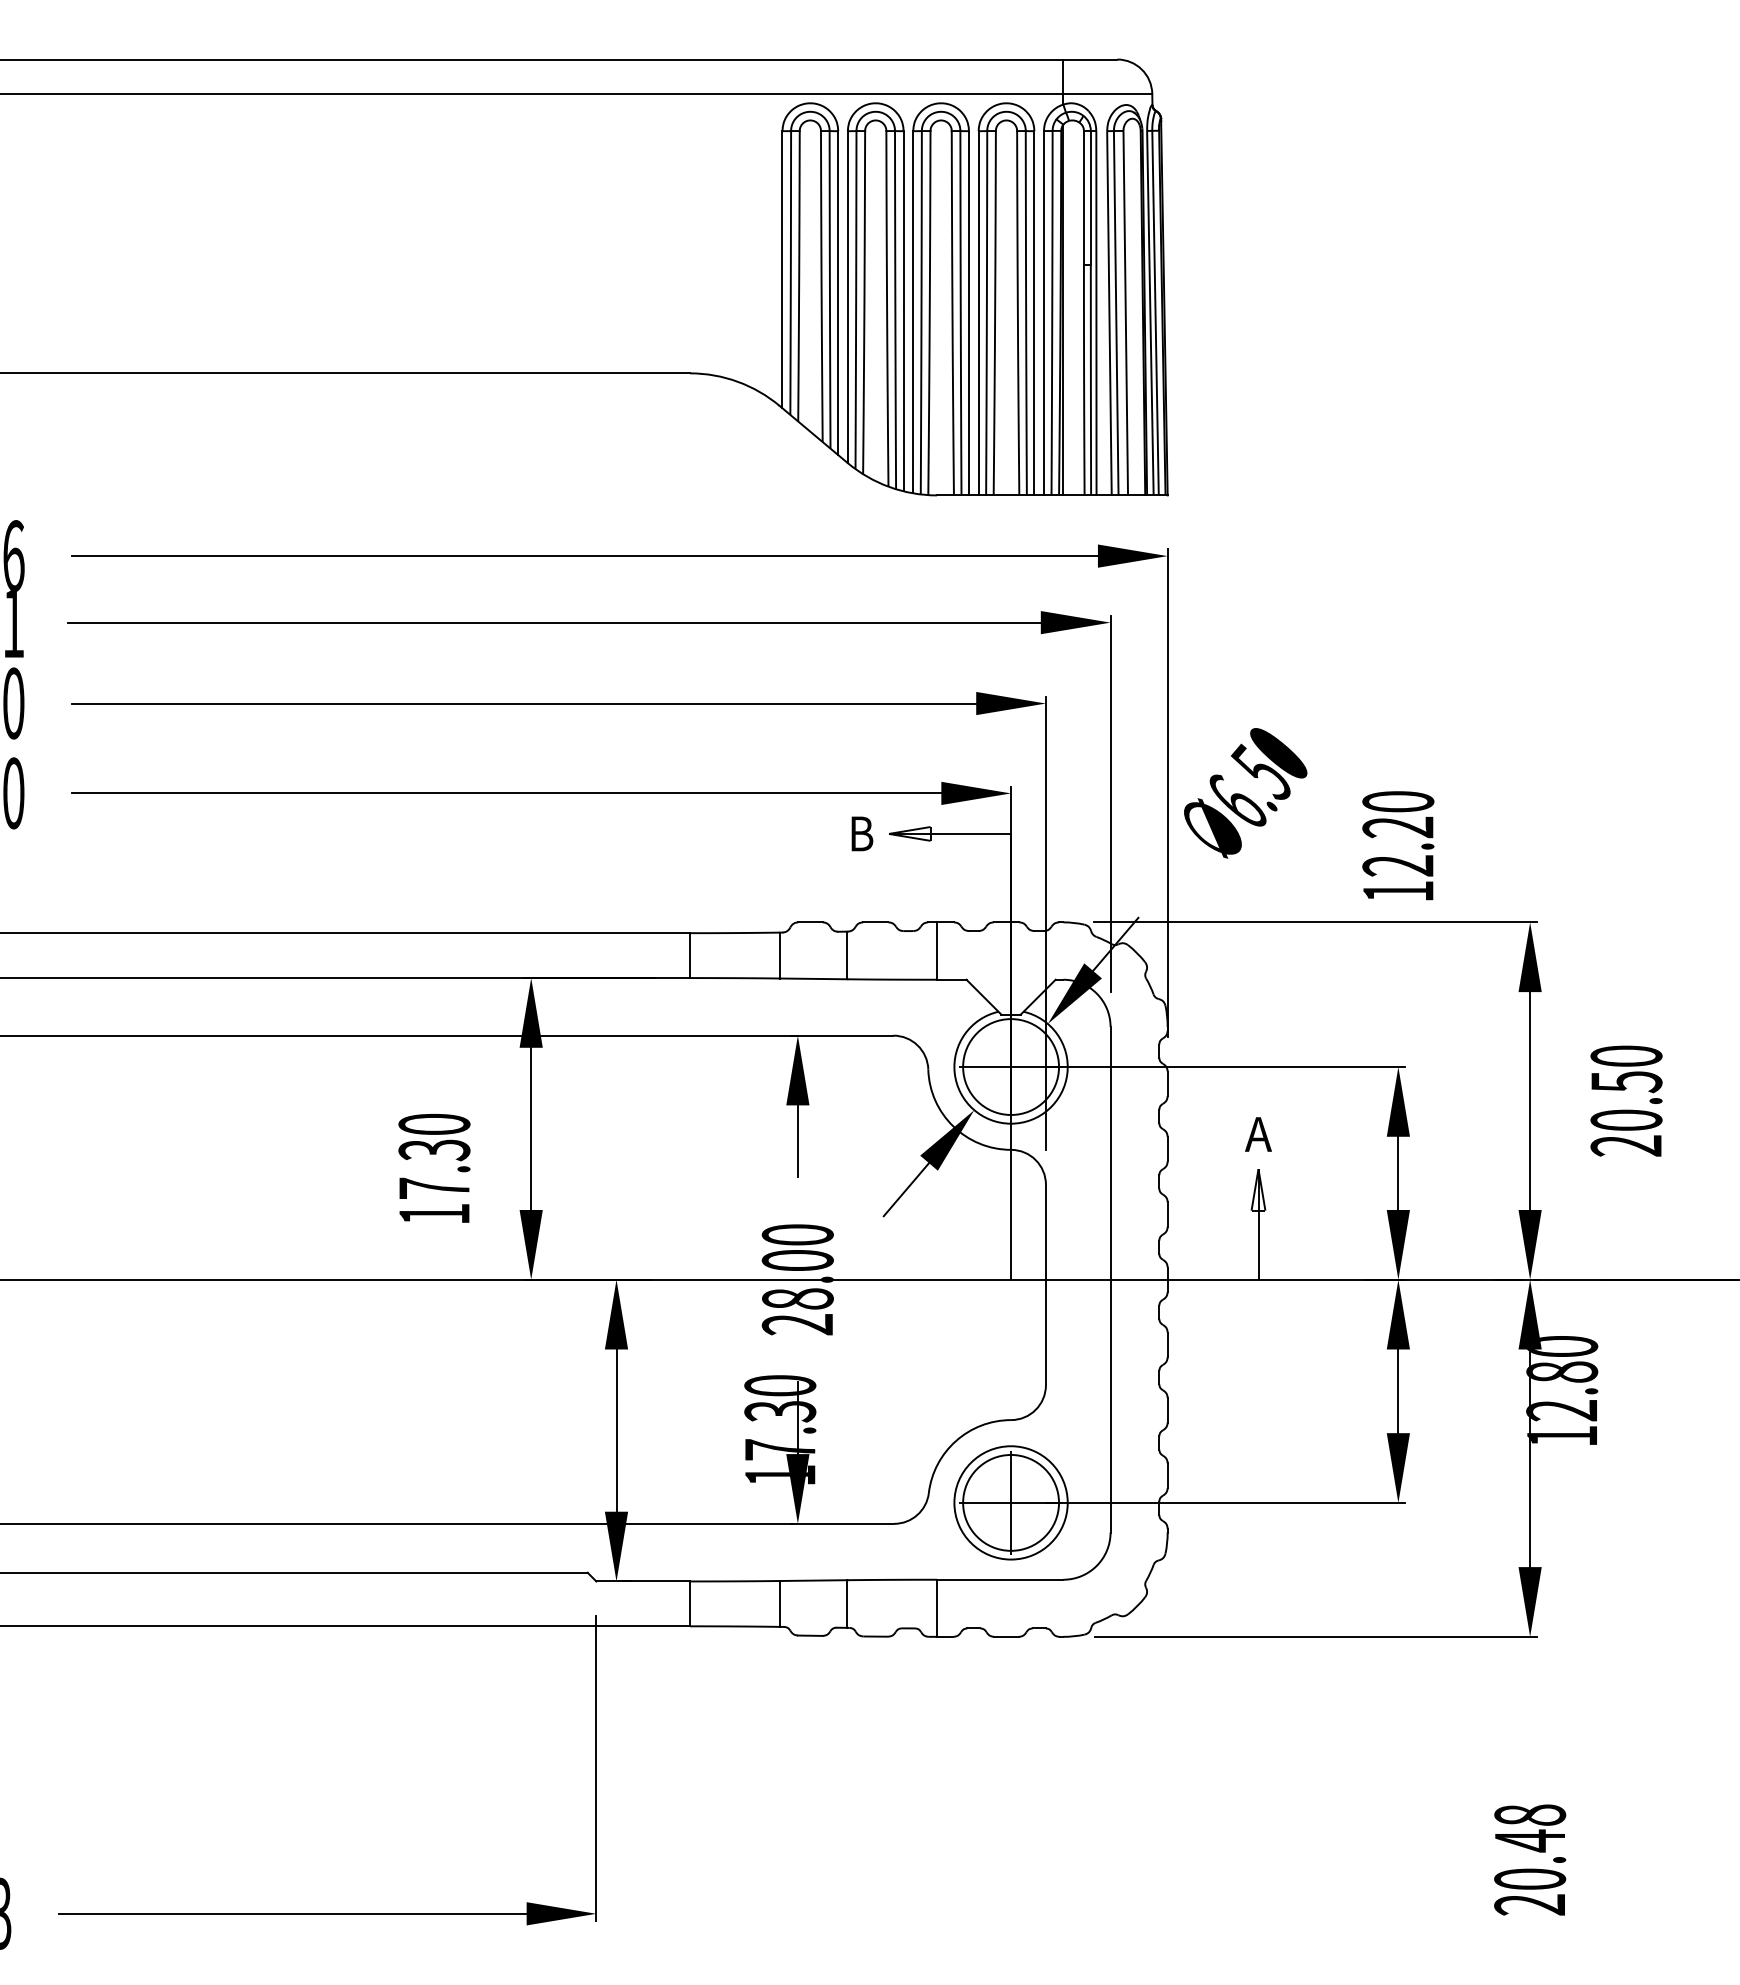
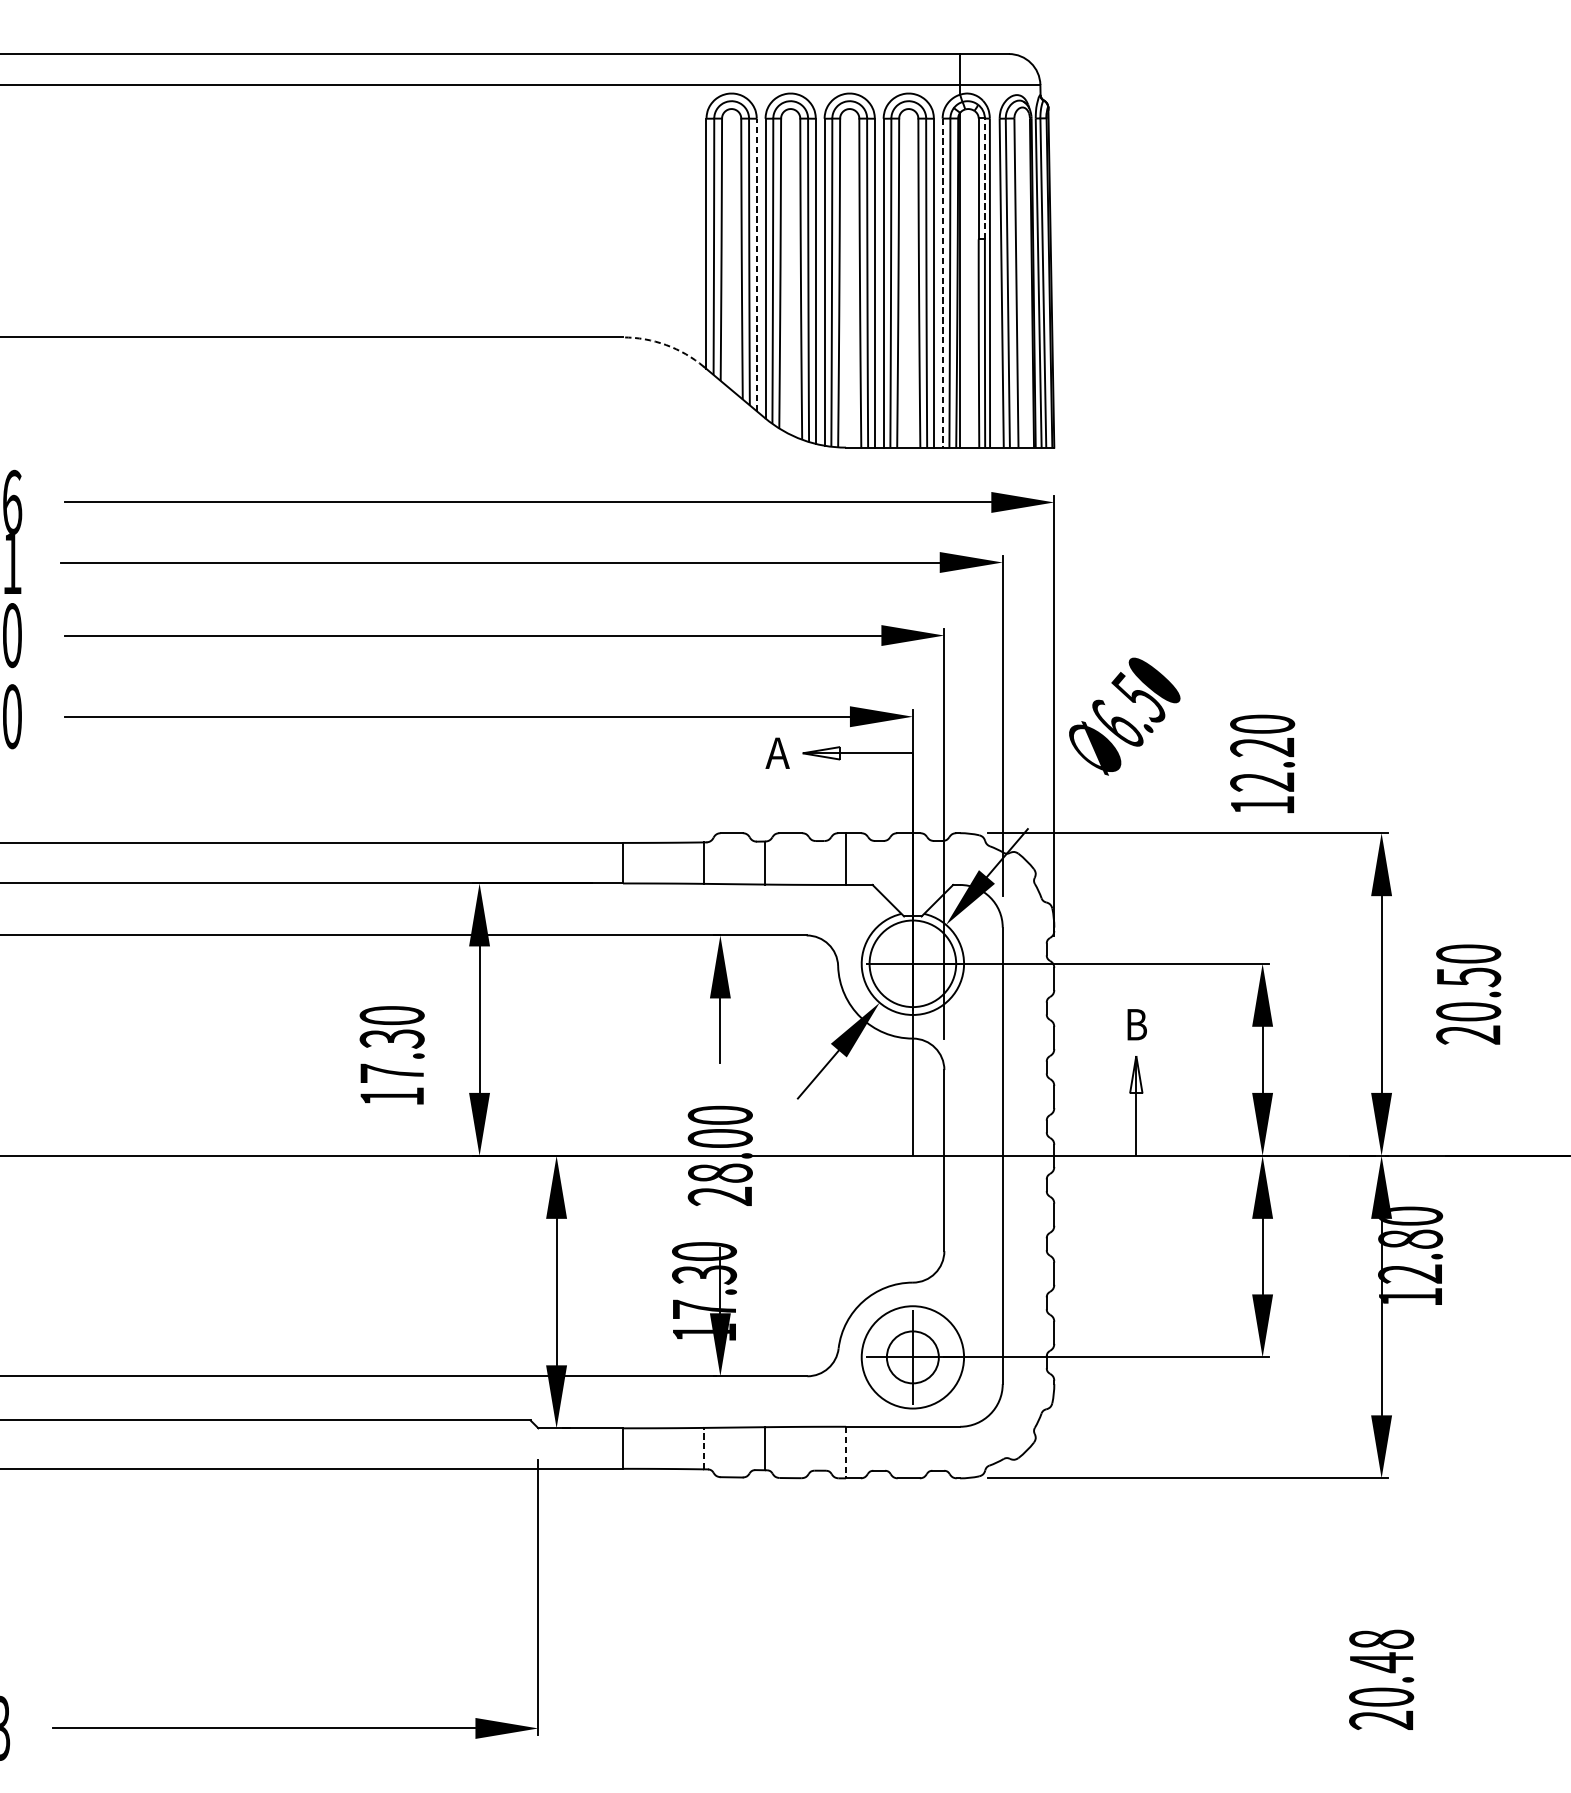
line: (1090, 197) -> (984, 178), solid -> dashed
line: (838, 293) -> (757, 265), solid -> dashed
line: (1043, 313) -> (942, 283), solid -> dashed
arc: (737, 381) -> (665, 344), solid -> dashed
text: (861, 833) -> (777, 752), B -> A
text: (1258, 1134) -> (1136, 1024), A -> B
circle: (1011, 1502) -> (913, 1357), size x0.6
line: (779, 1603) -> (703, 1448), solid -> dashed
line: (937, 1608) -> (846, 1452), solid -> dashed

